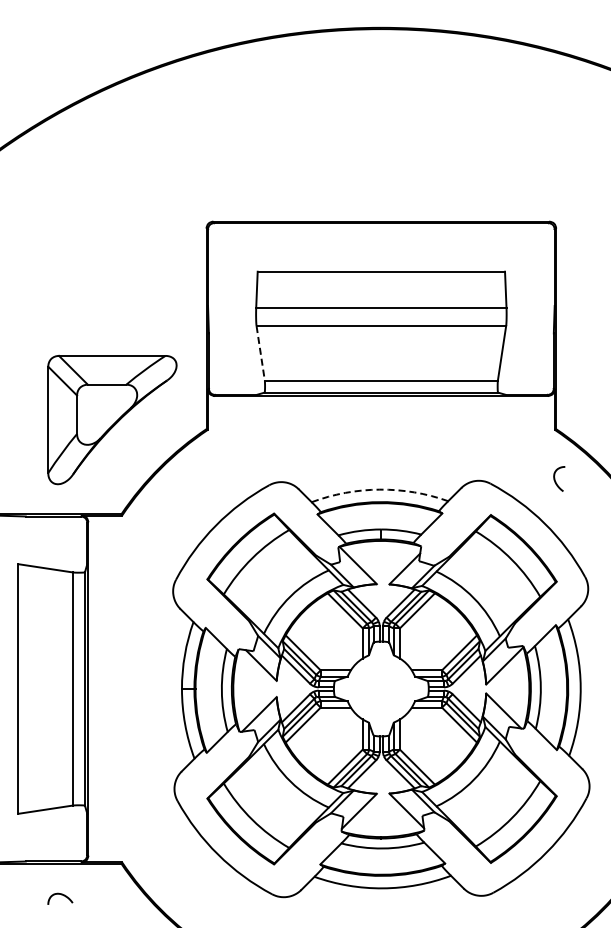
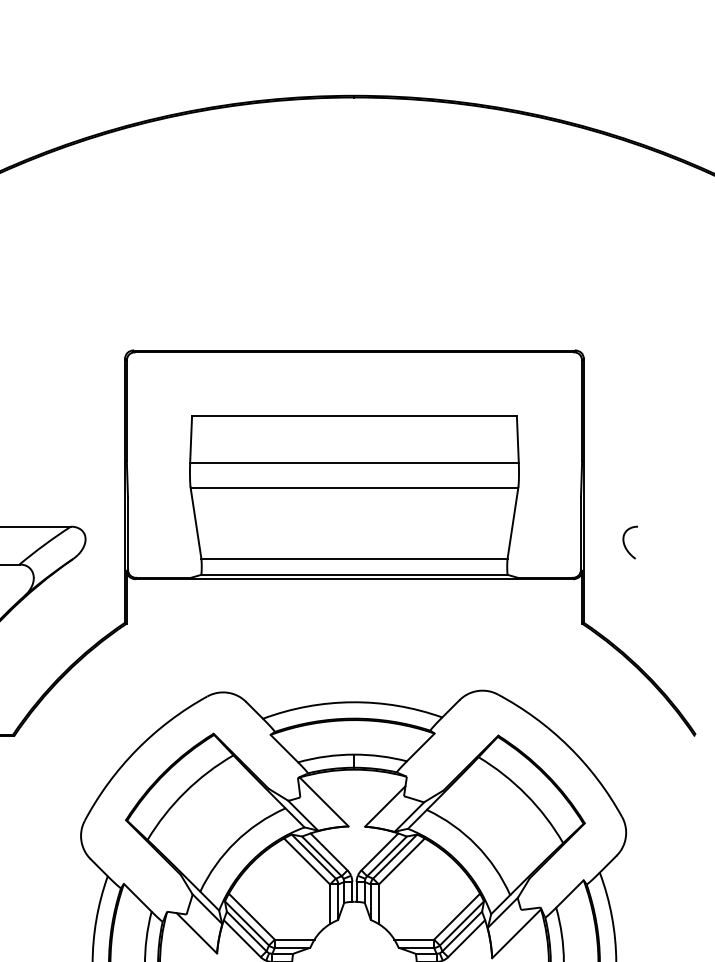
line: (260, 353) -> (195, 523), dashed -> solid
curve: (555, 478) -> (625, 541), moved
arc: (379, 489) -> (352, 702), dashed -> solid

